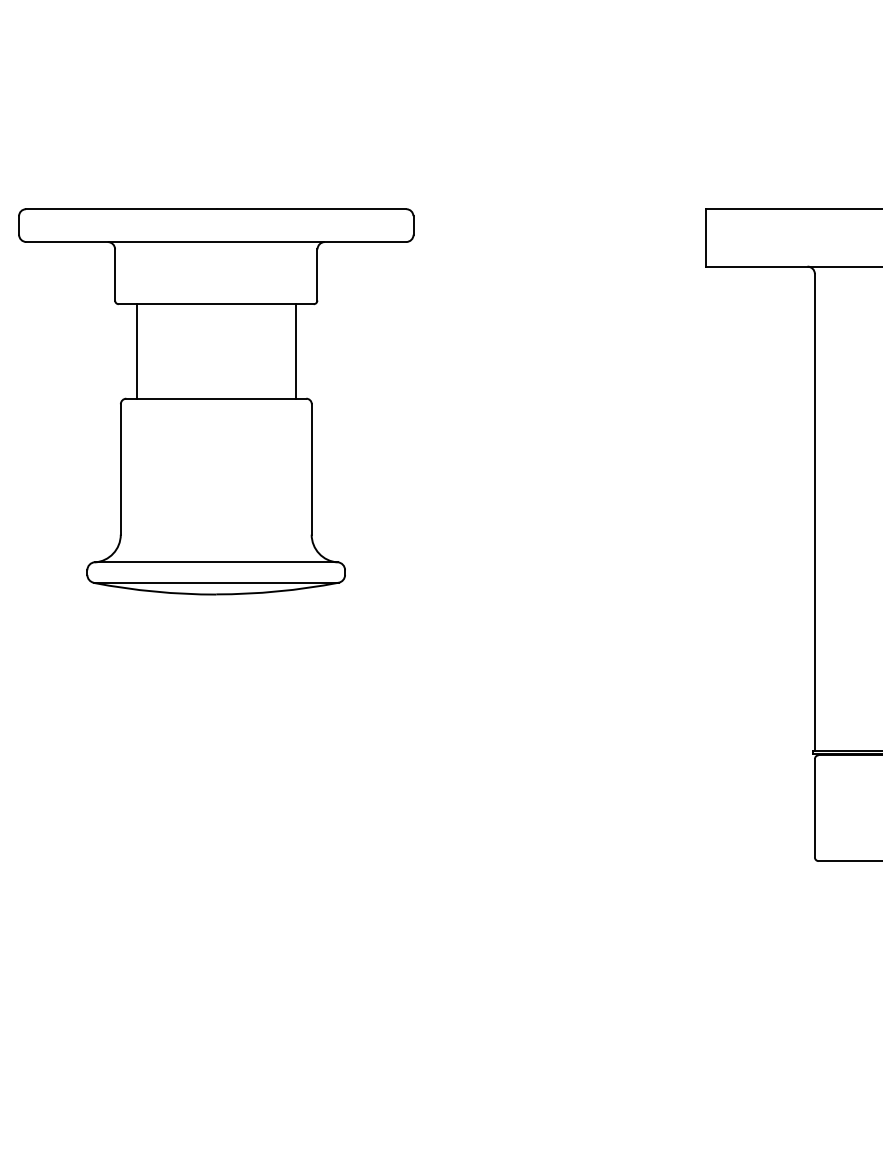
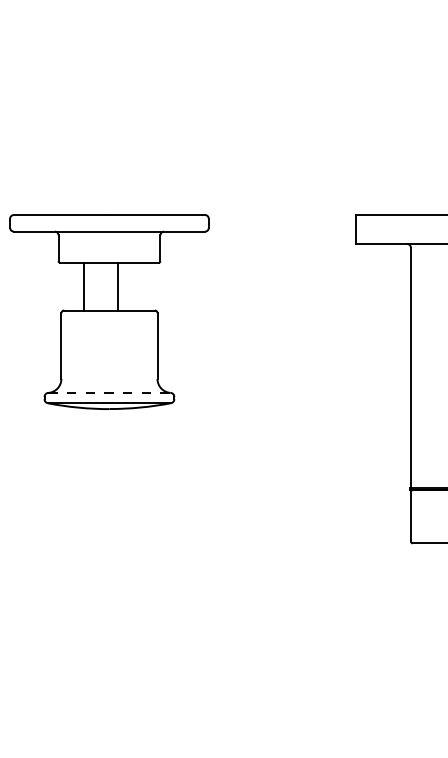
line: (136, 351) -> (84, 286), moved
line: (295, 351) -> (117, 286), moved
line: (216, 561) -> (109, 392), solid -> dashed

